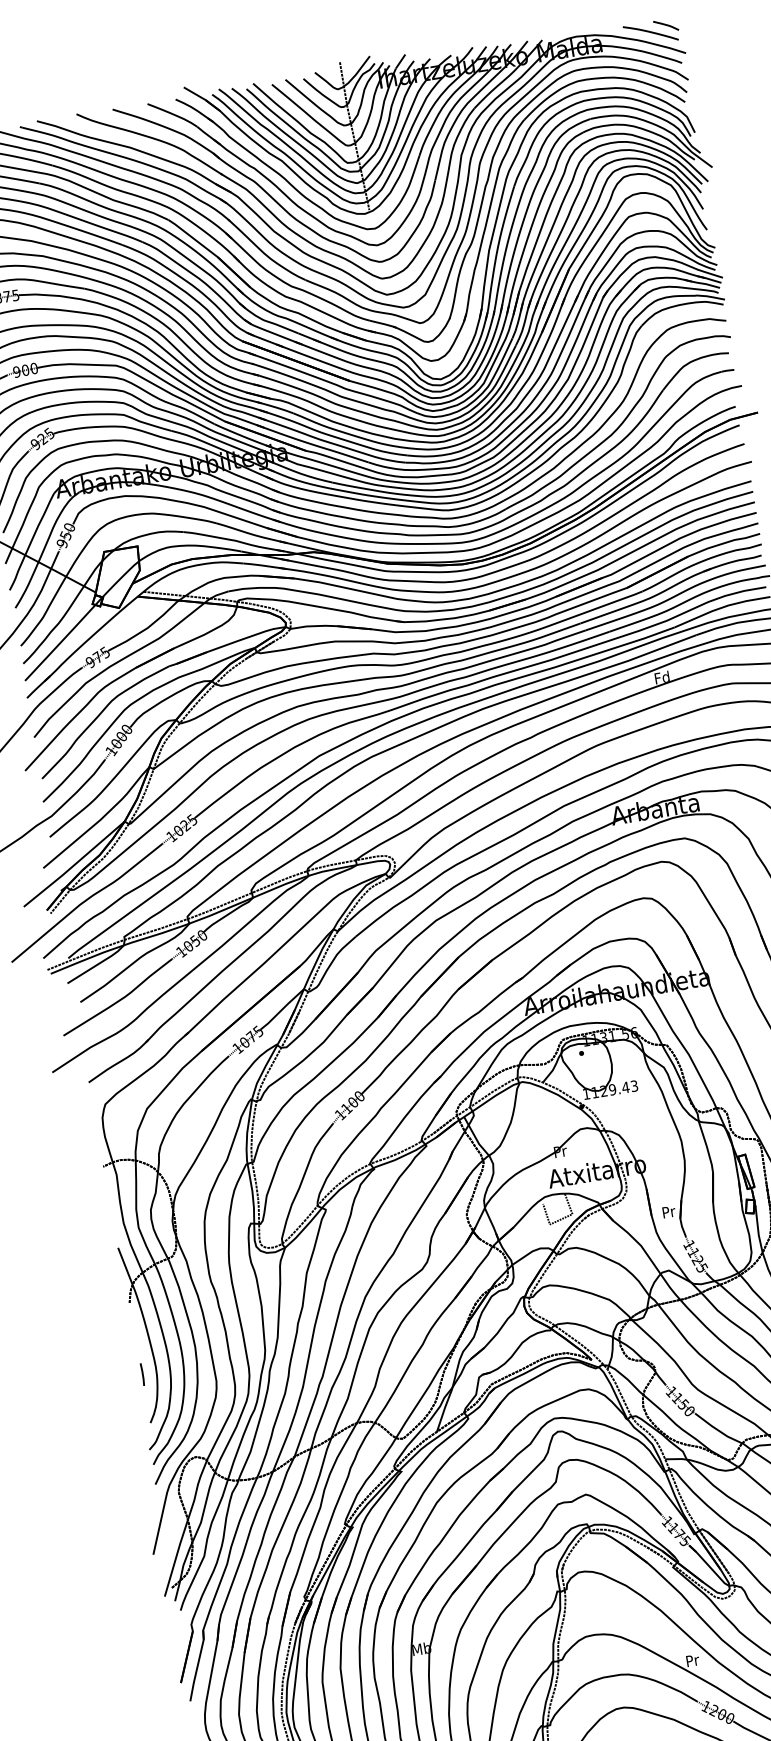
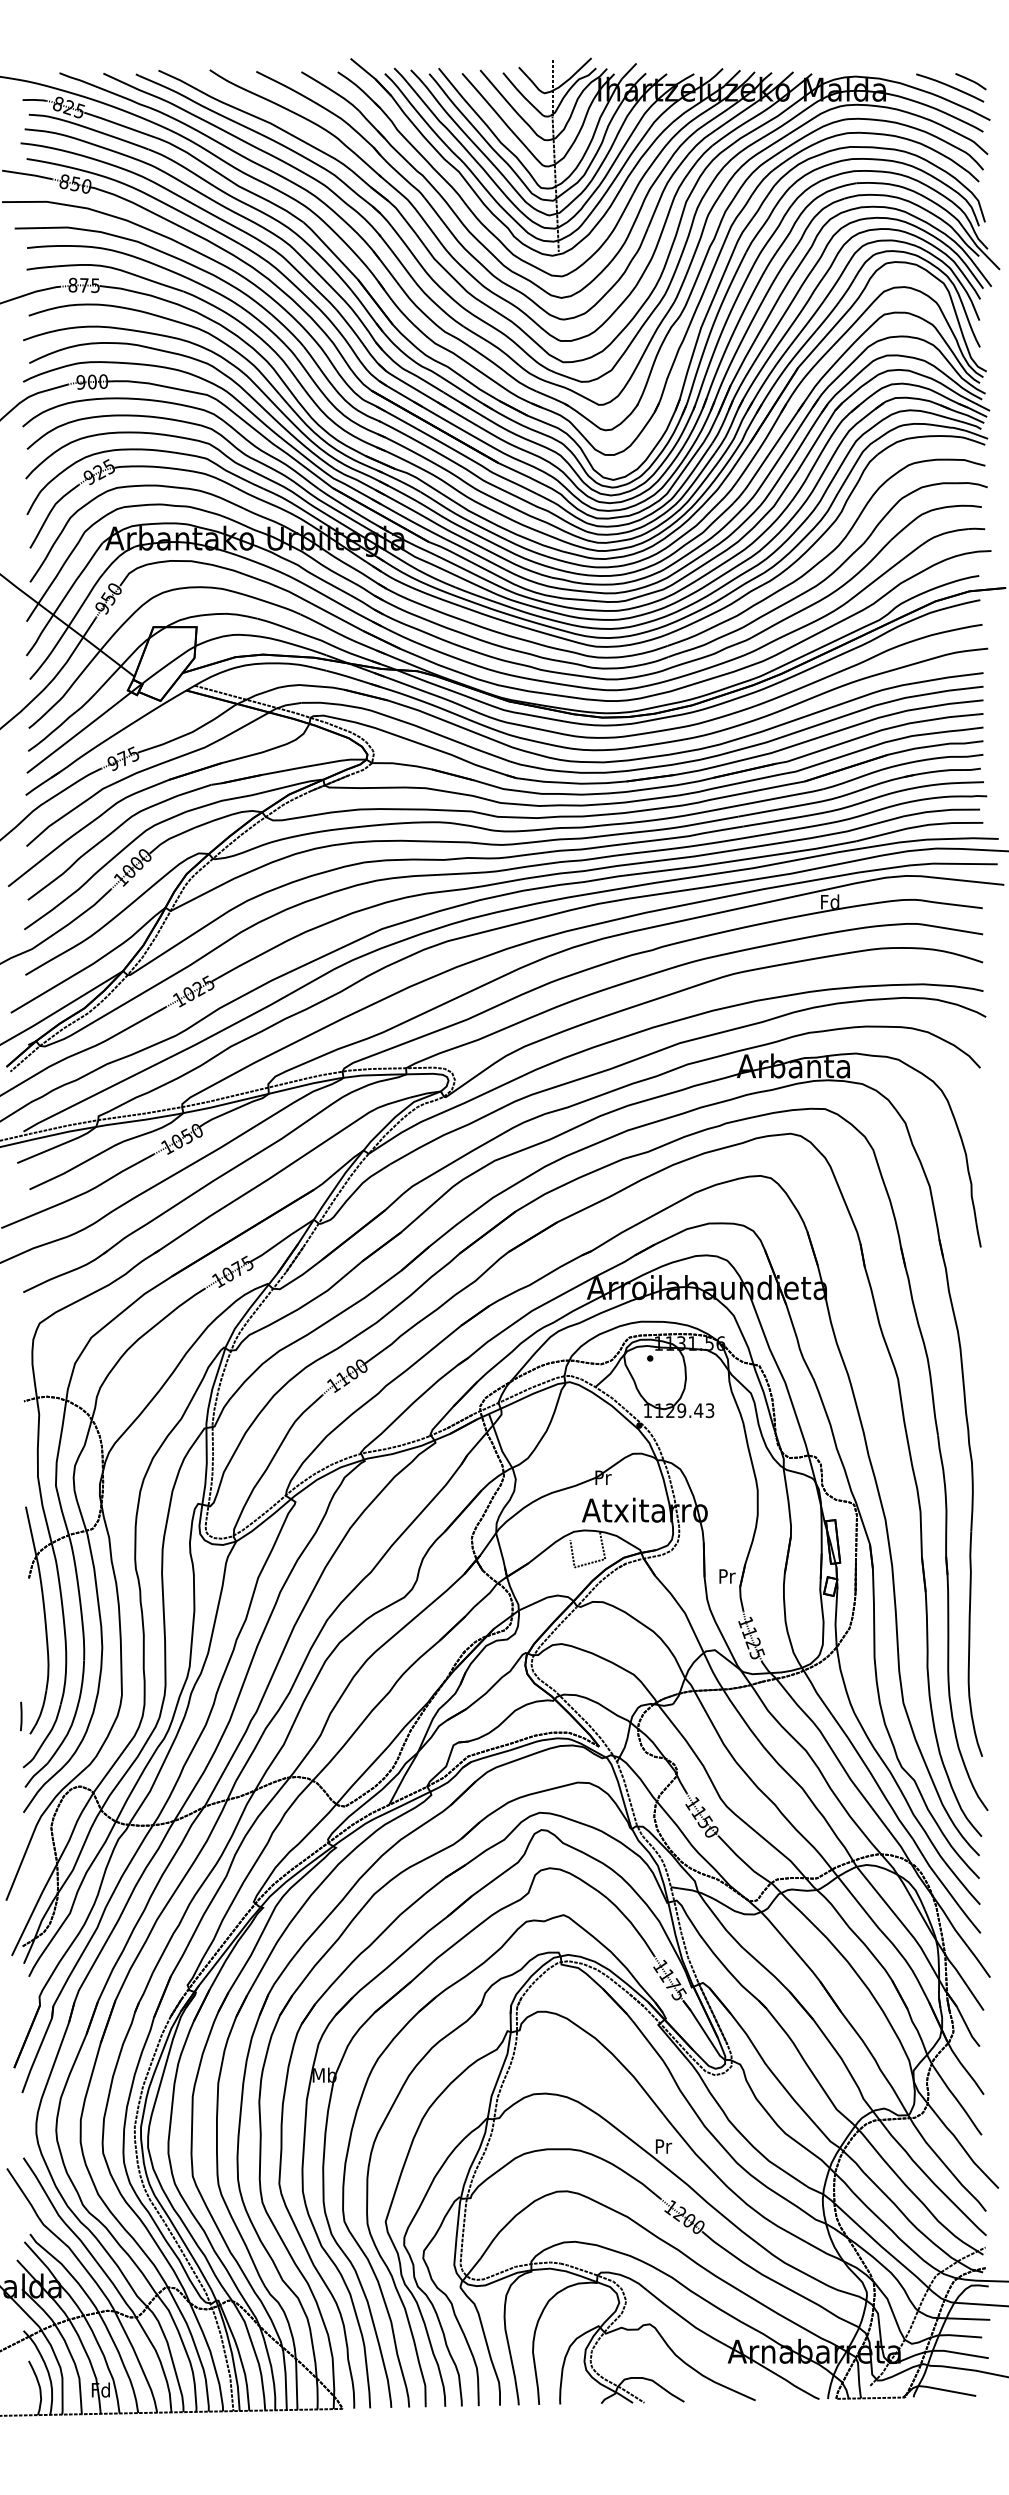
line: (142, 1374) -> (21, 1716), moved

